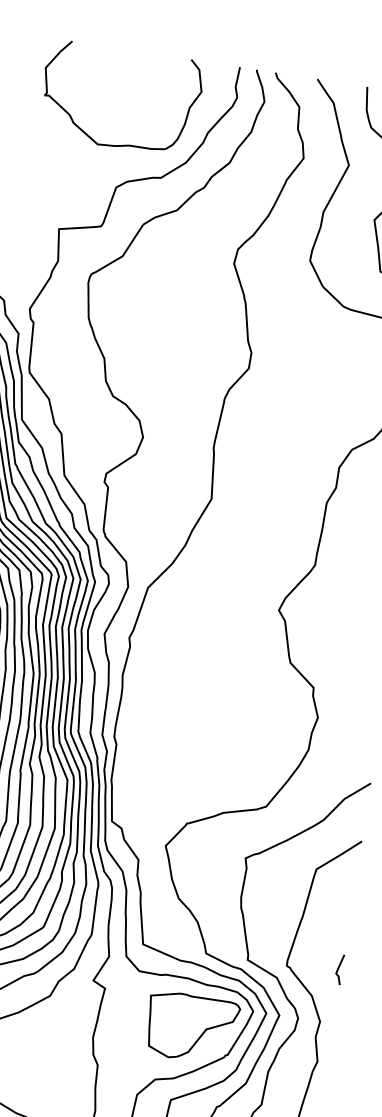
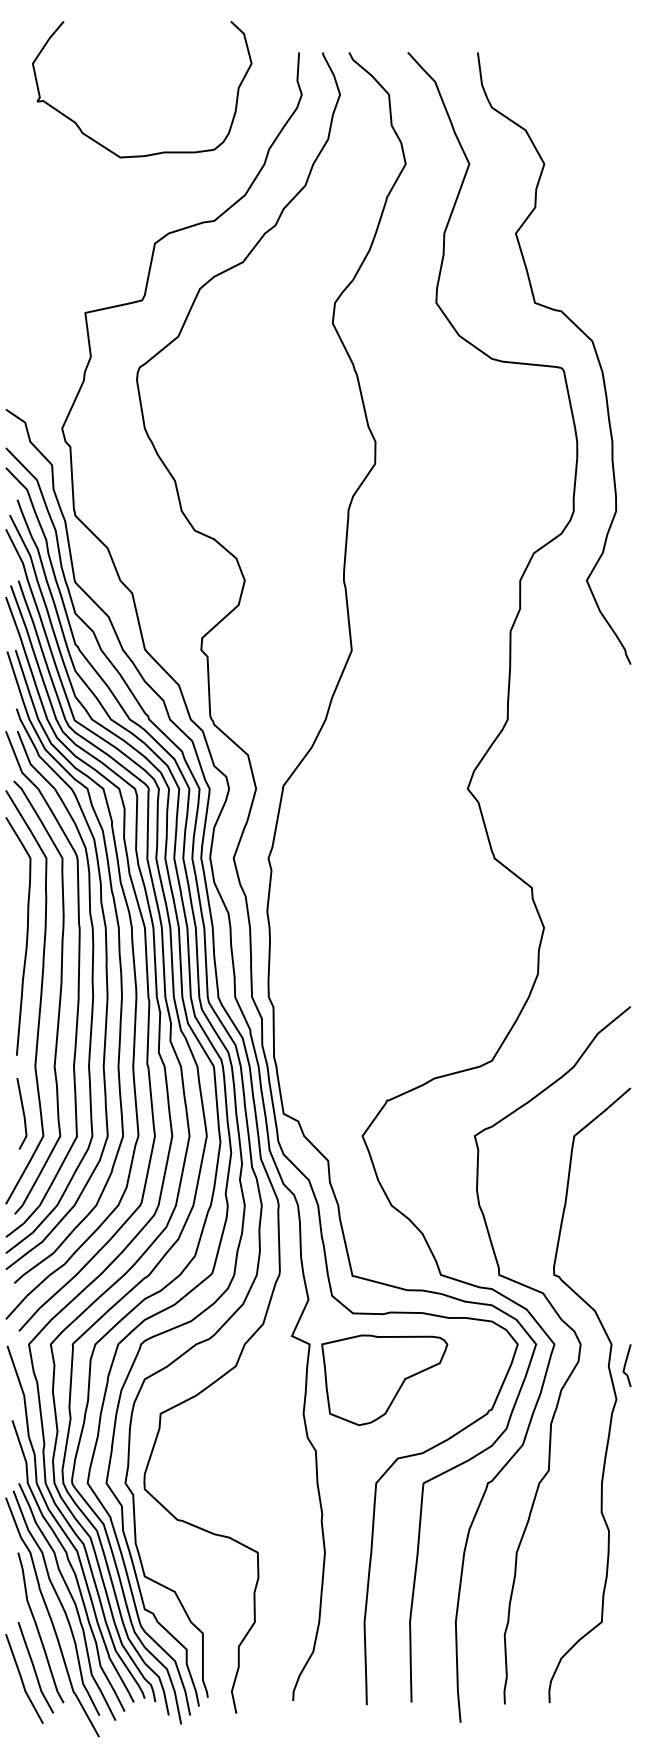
part: (120, 144) -> (151, 153), moved
line: (339, 968) -> (626, 1364), moved
part: (191, 1028) -> (384, 1380), moved

